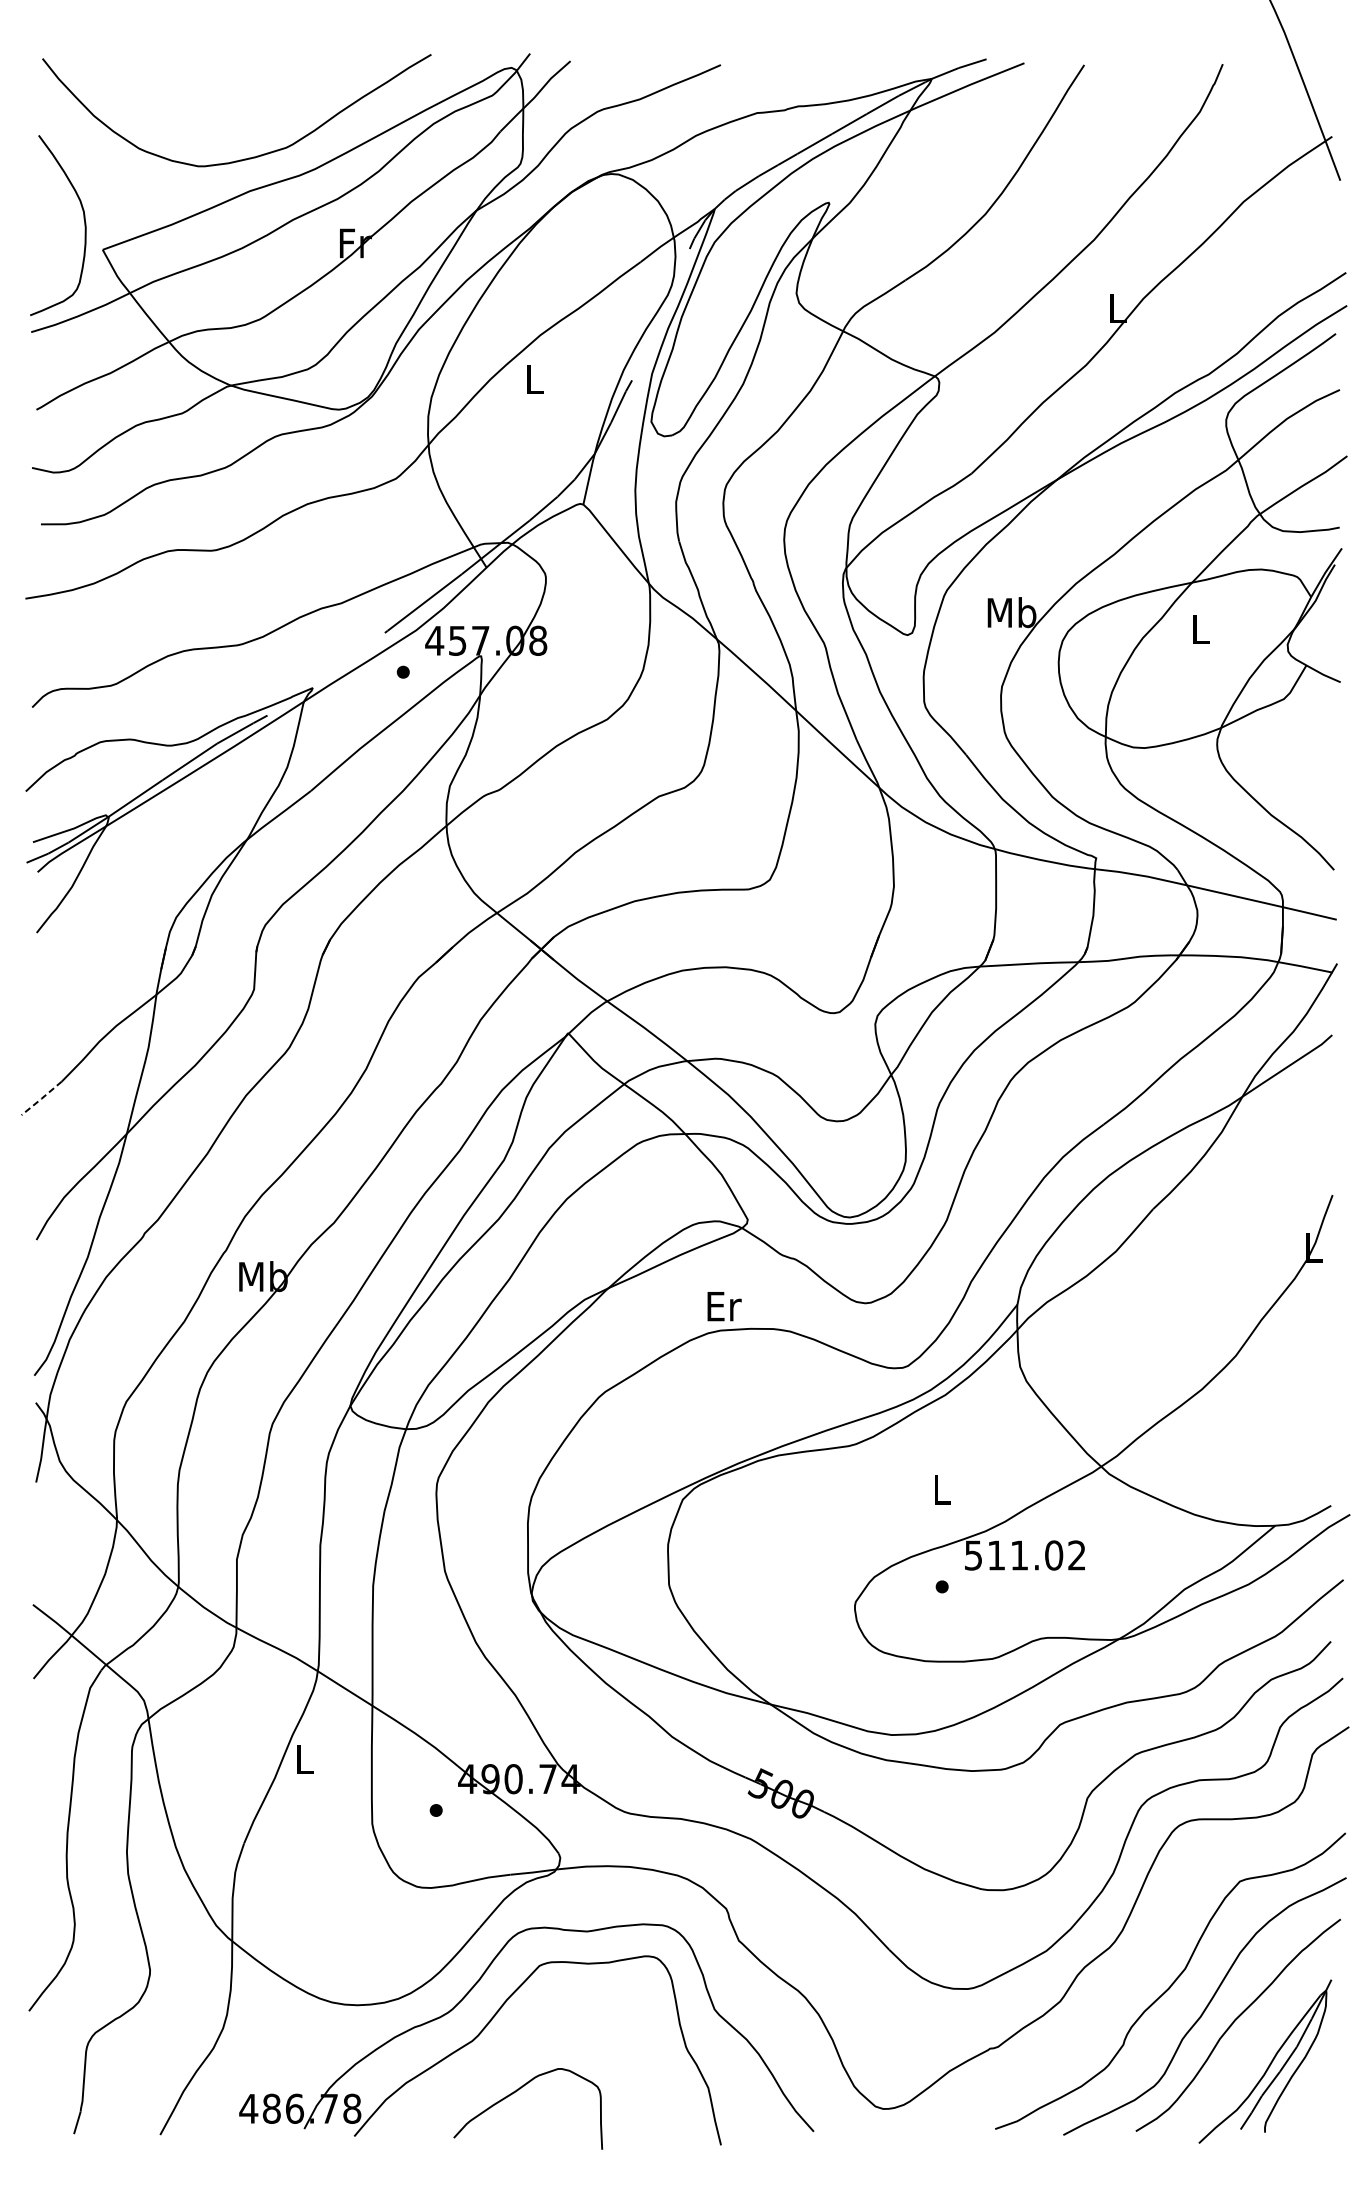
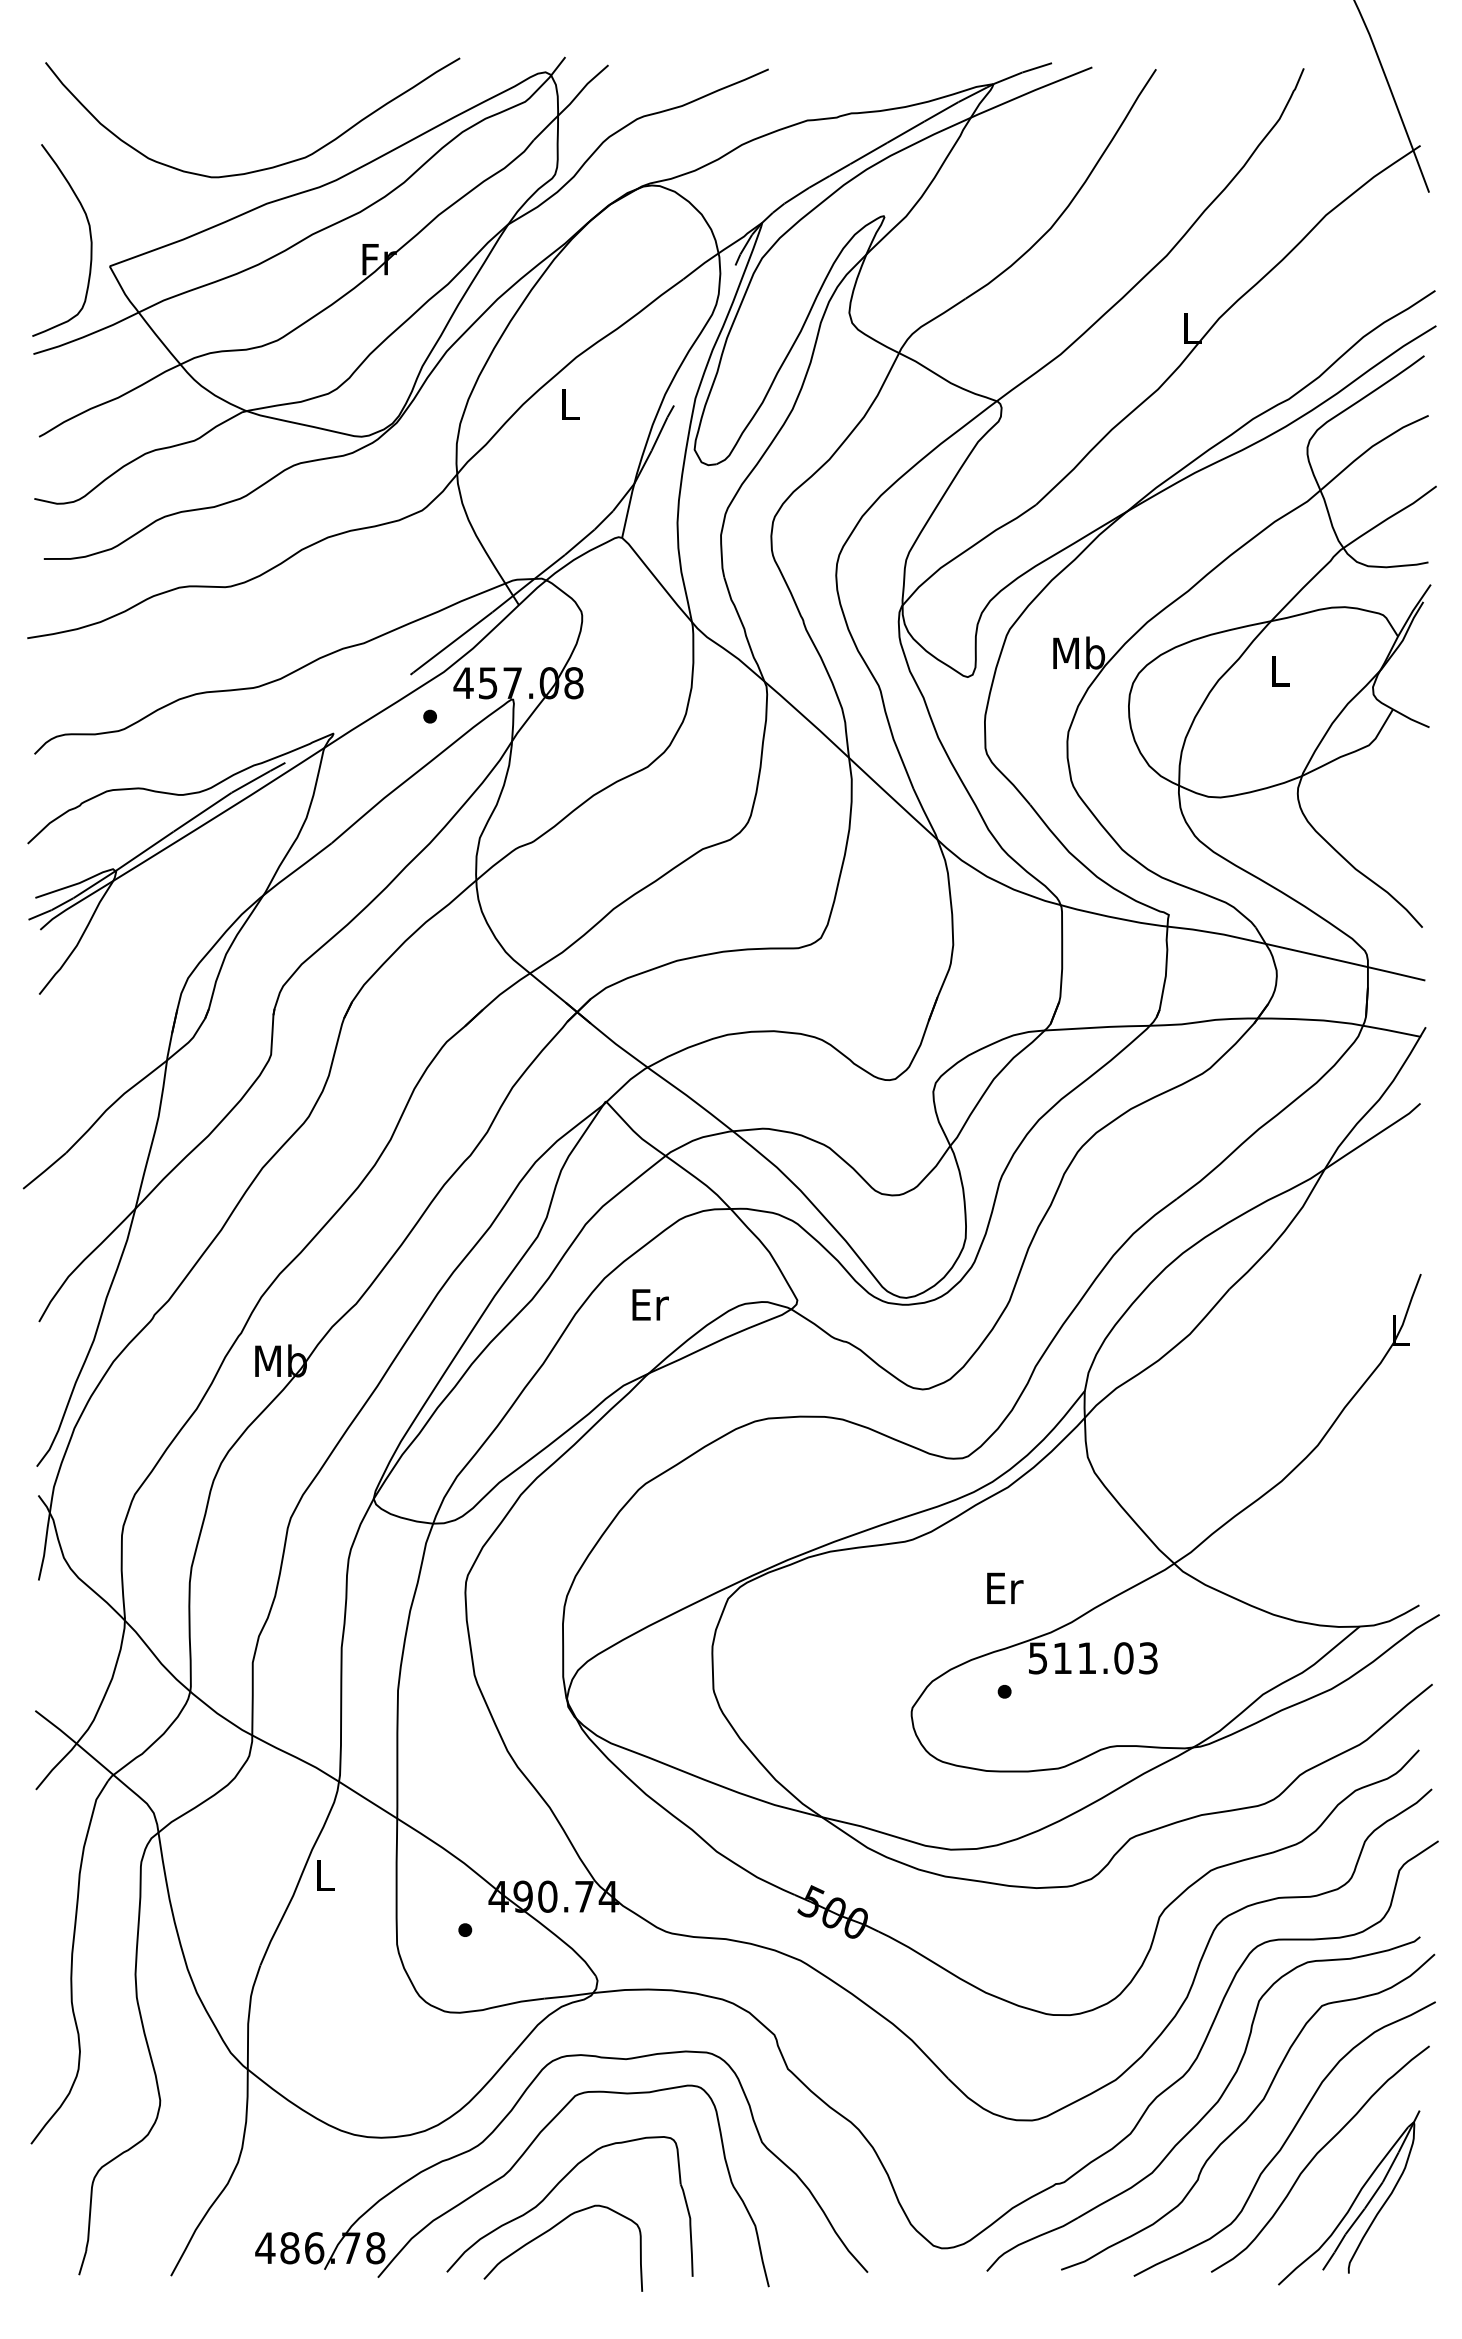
line: (41, 1098) -> (44, 1171), dashed -> solid
text: (724, 1306) -> (650, 1304), moved
text: (942, 1489) -> (1005, 1587), L -> Er
text: (1077, 1555) -> (1148, 1658), 511.02 -> 511.03
part: (1134, 1978) -> (1209, 2109), added
part: (519, 2054) -> (553, 2190), added

